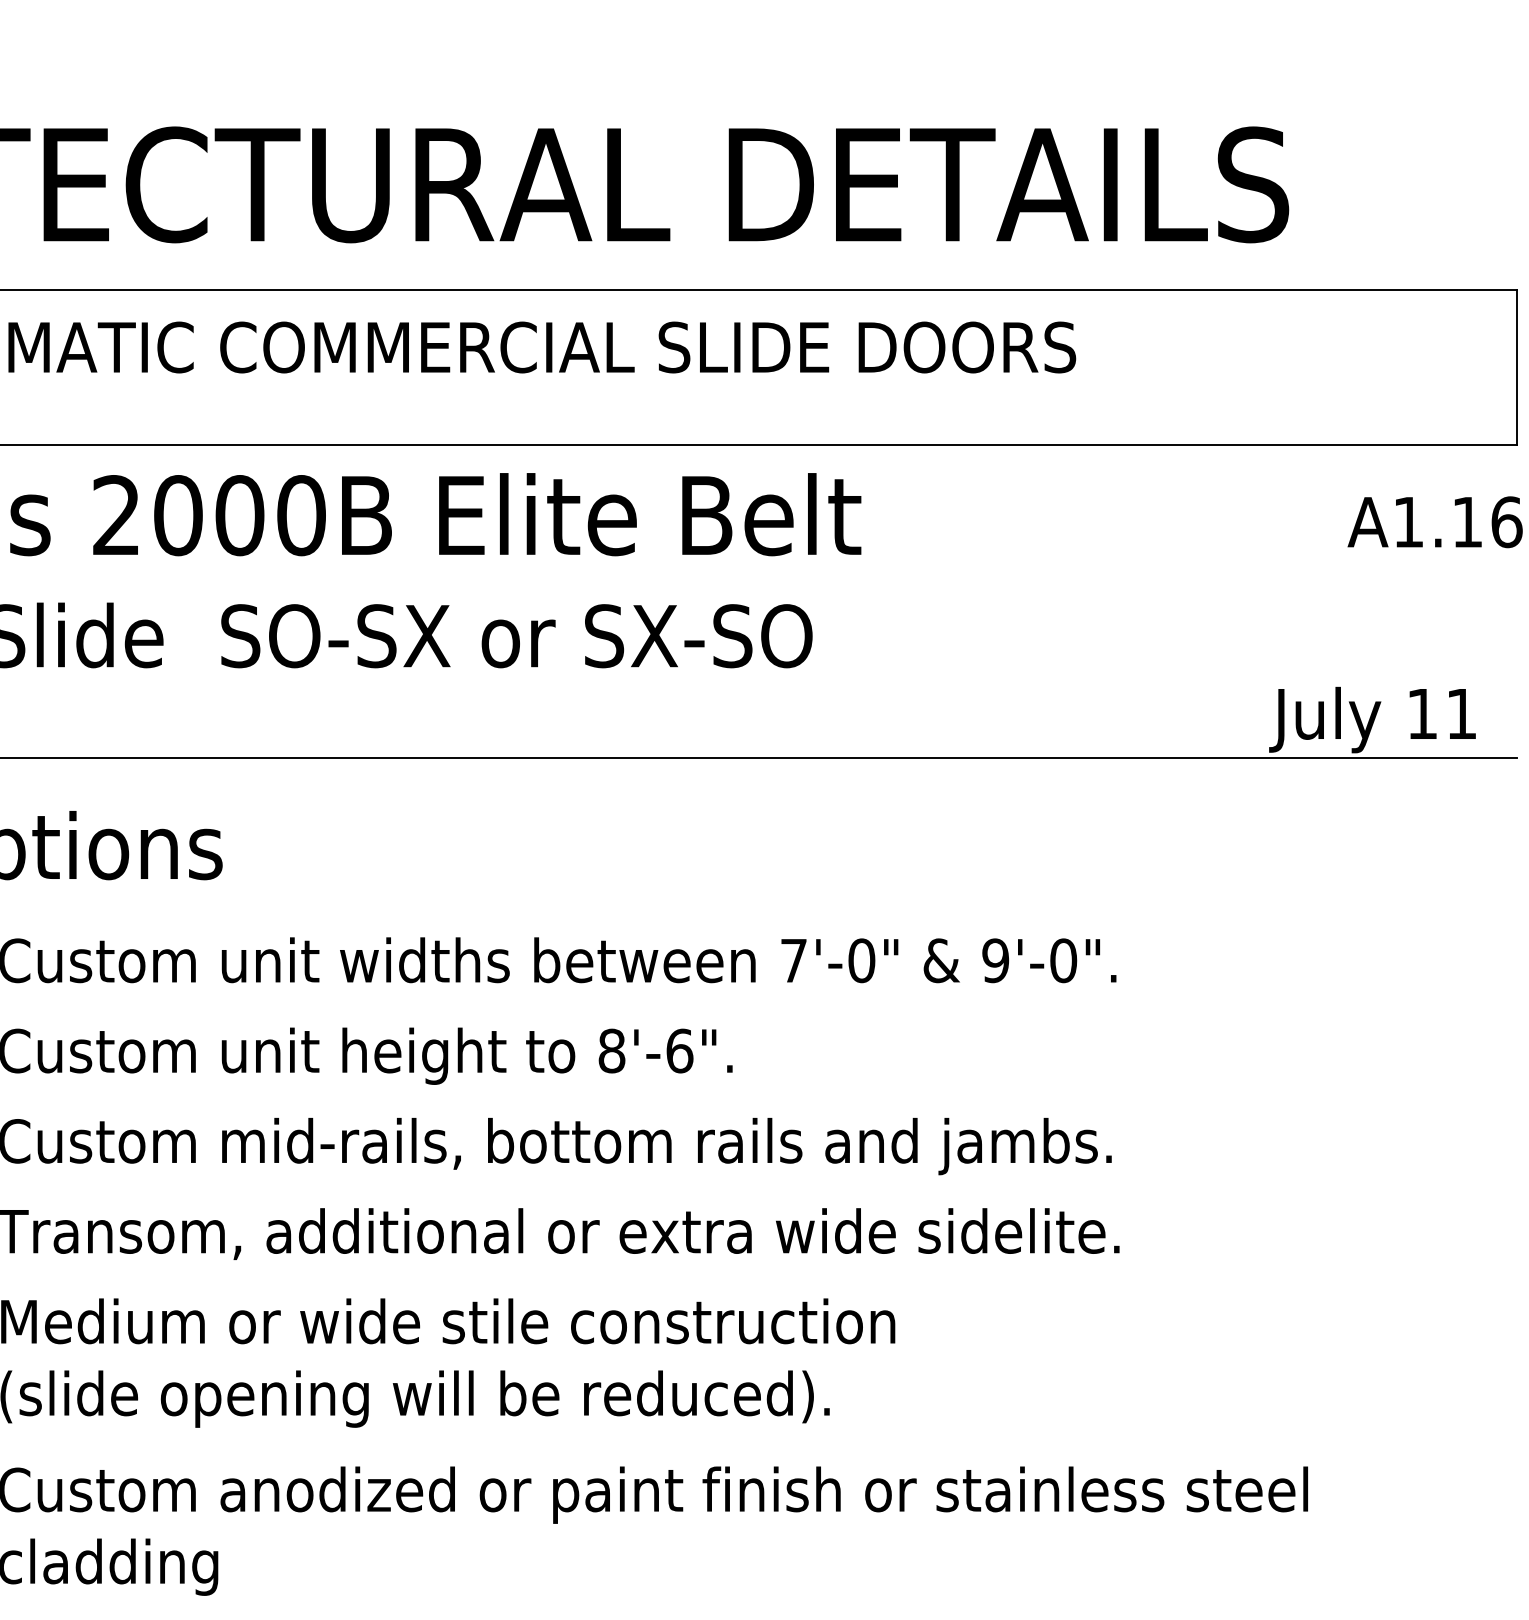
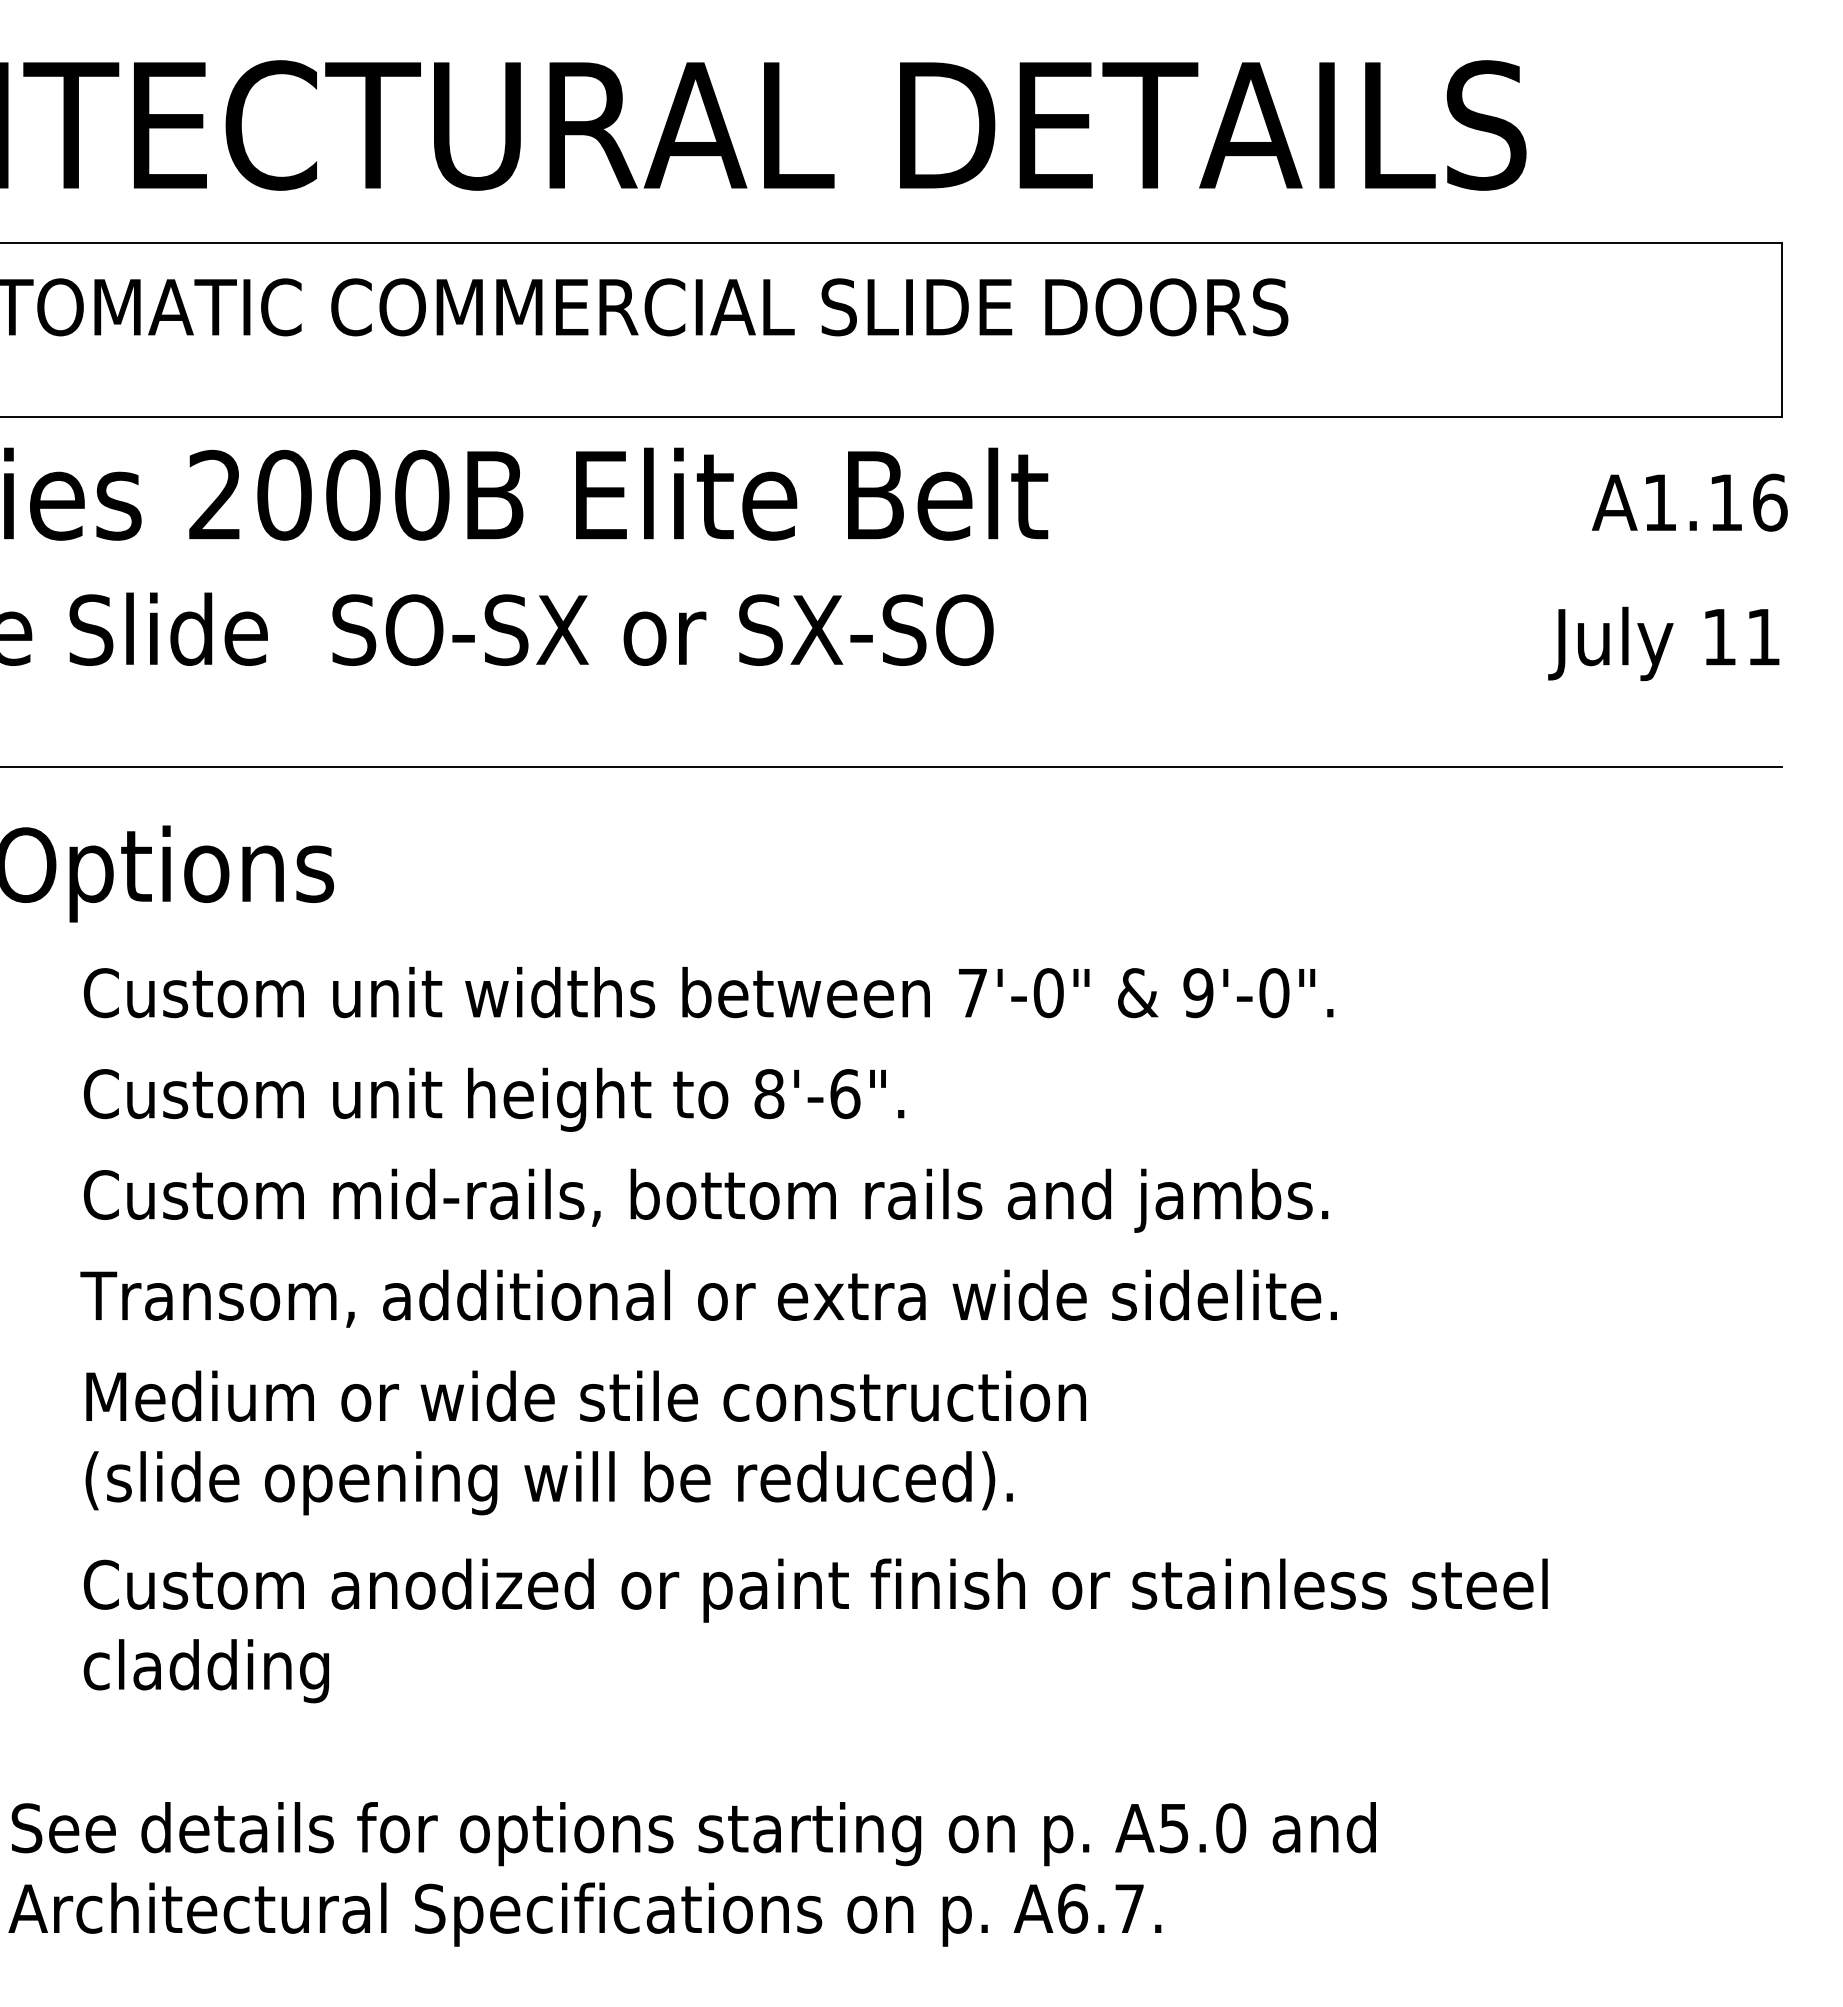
text: (1372, 719) -> (1663, 643), moved

